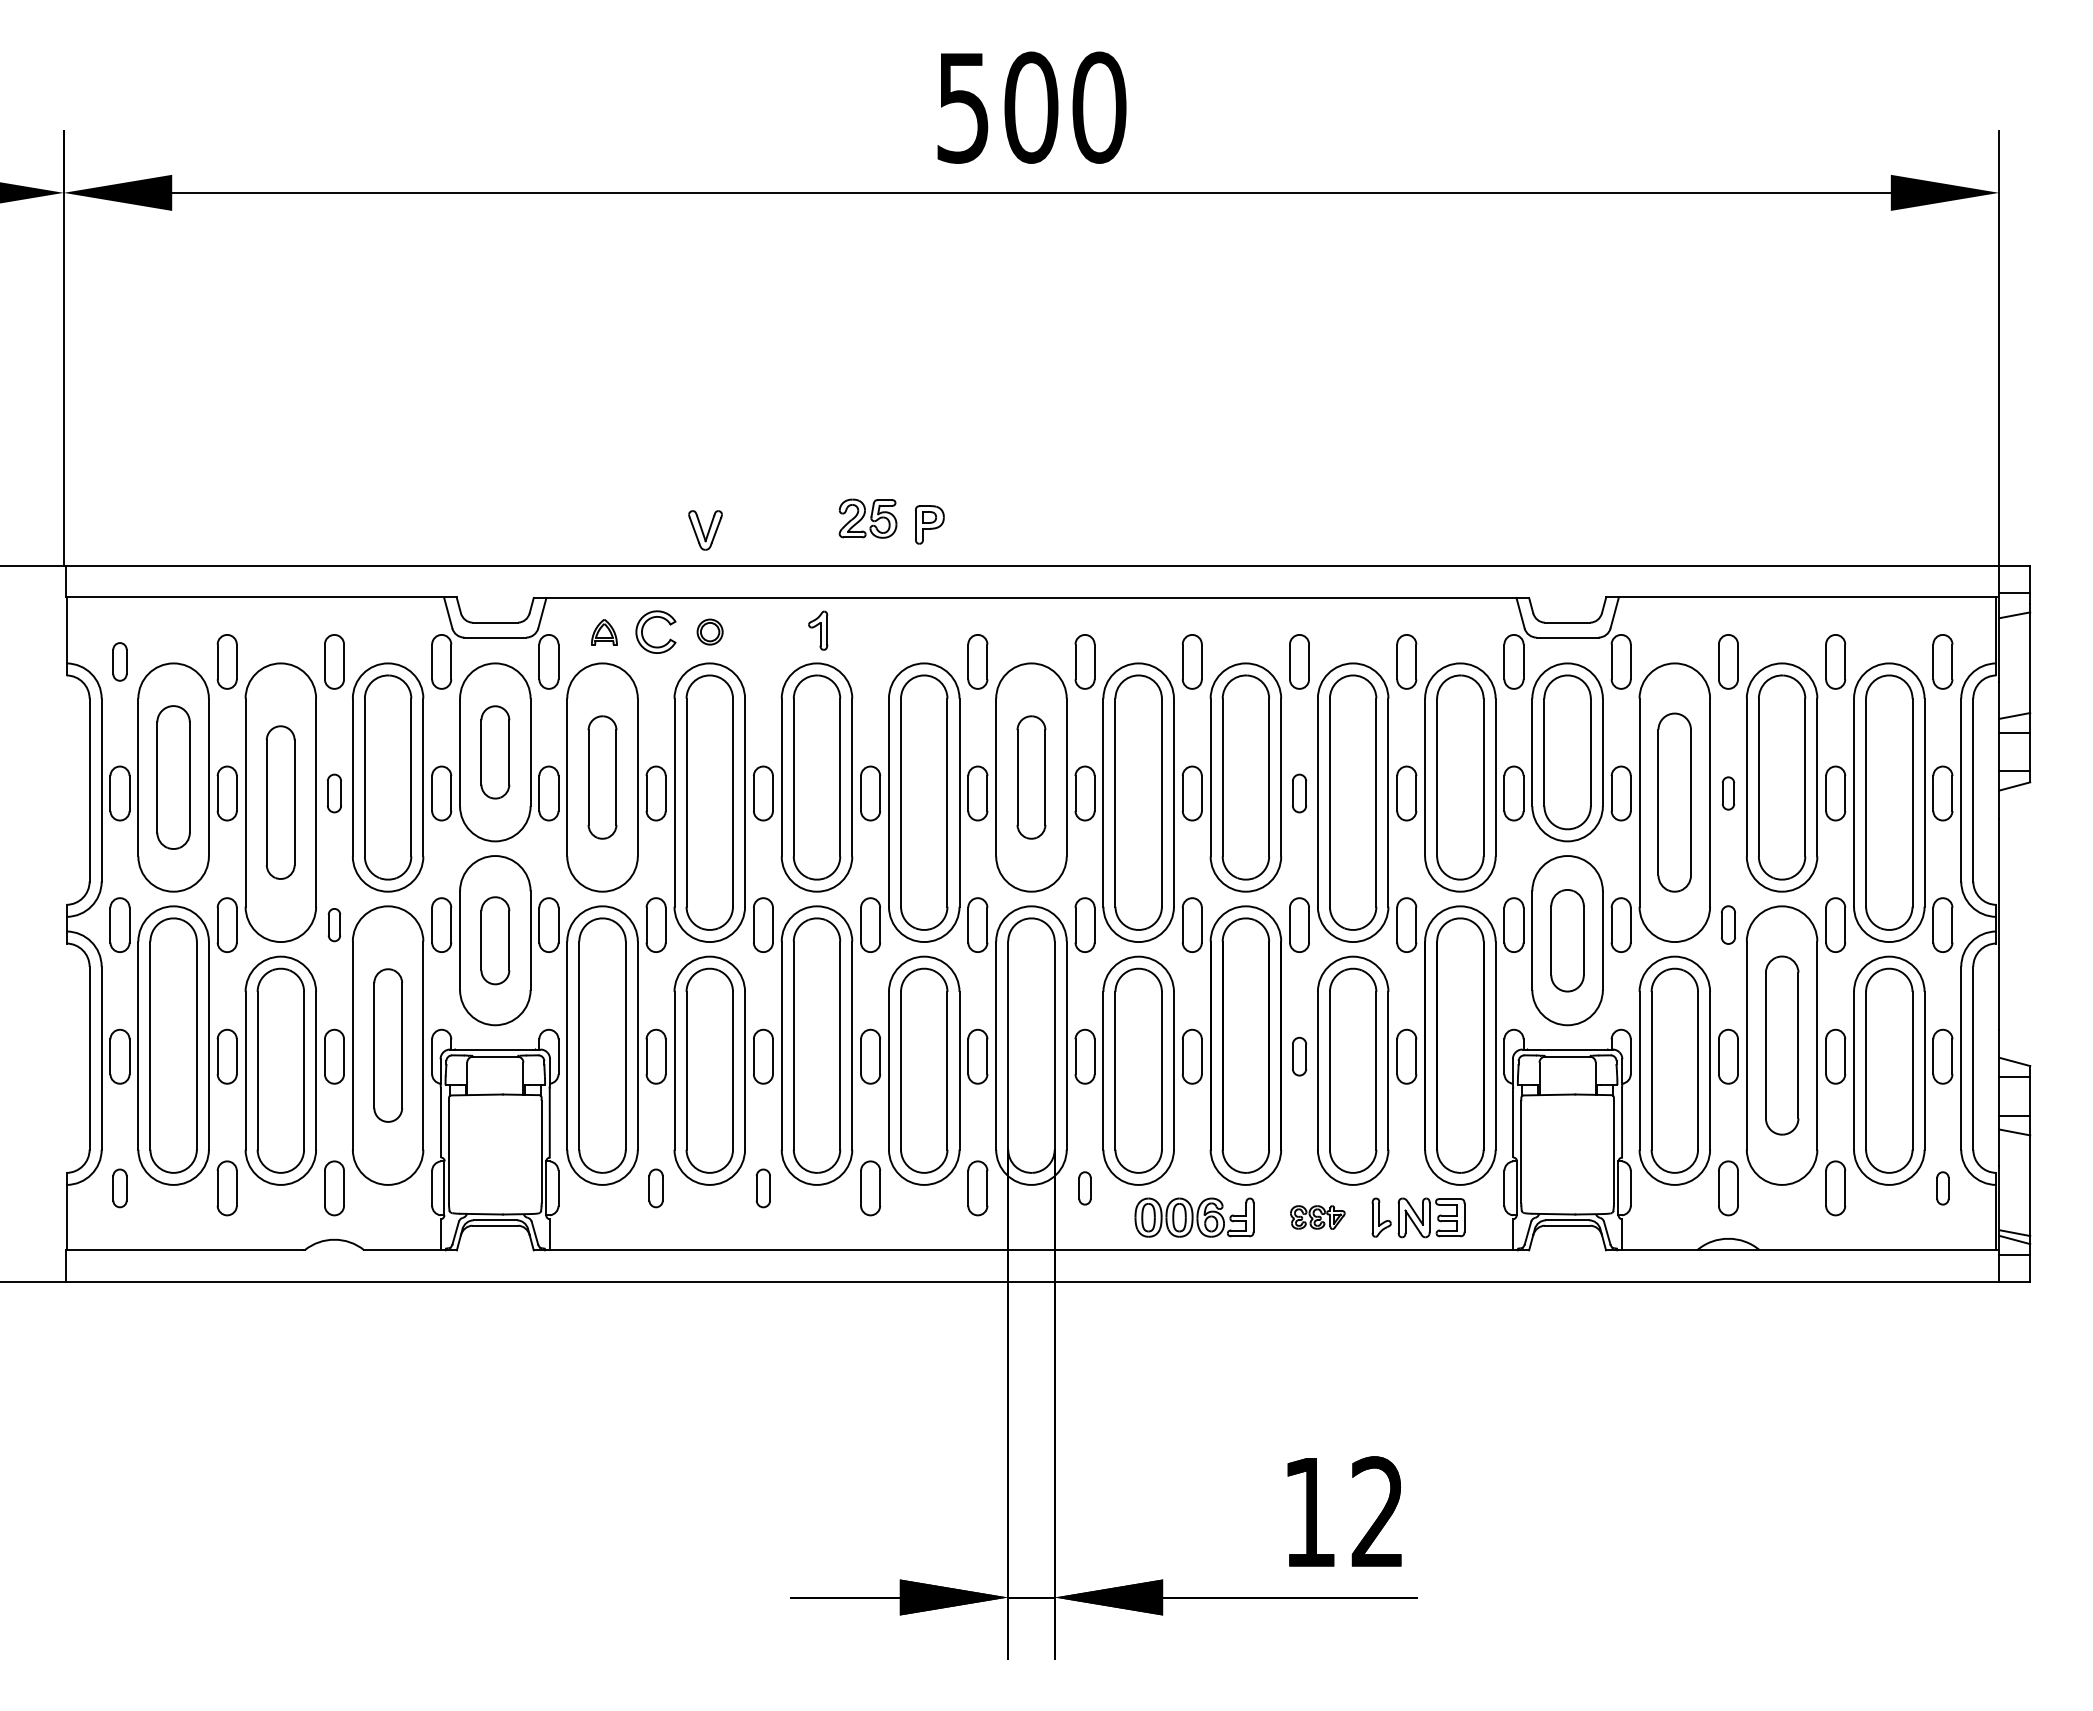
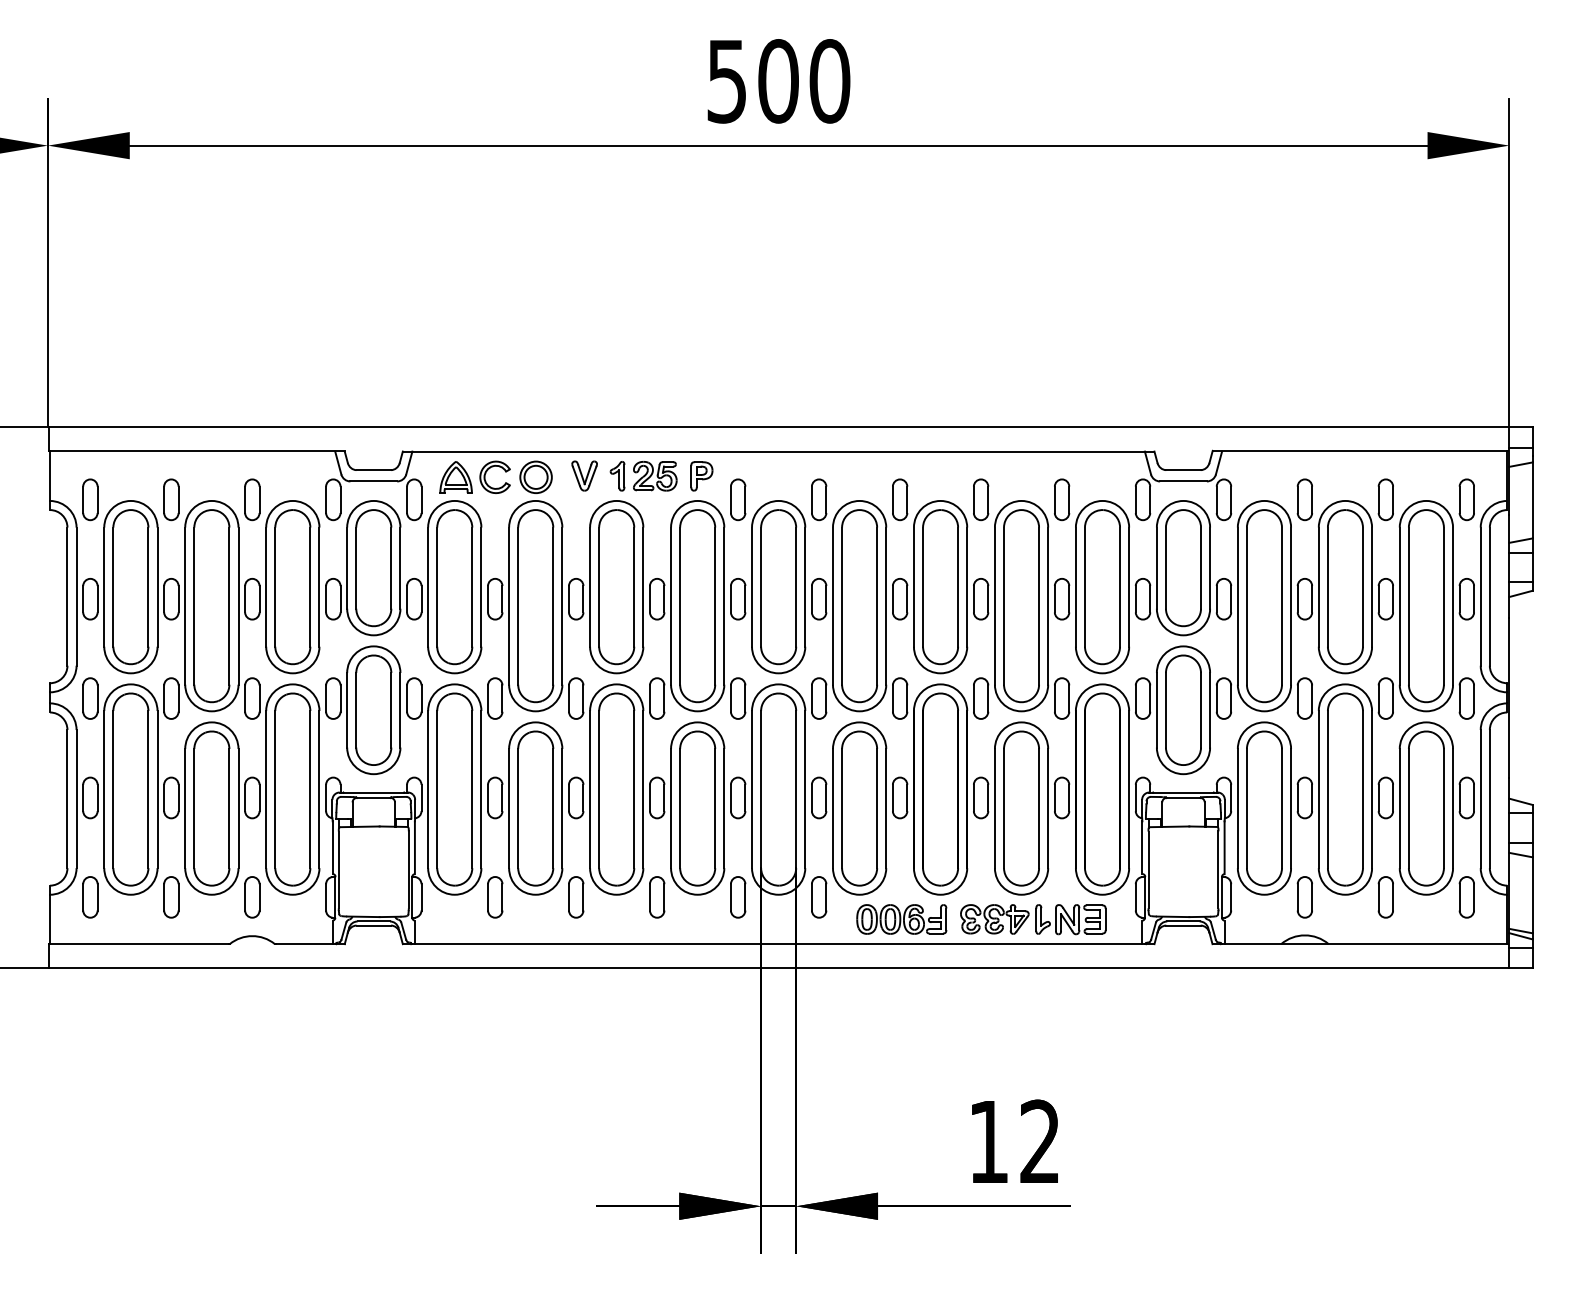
part: (867, 518) -> (654, 476), moved
part: (929, 524) -> (701, 476), moved
part: (705, 530) -> (584, 476), moved
part: (604, 631) -> (456, 476), size x1.67
part: (709, 631) -> (535, 476), size x1.67
part: (119, 661) -> (90, 499), size x1.43
part: (495, 752) -> (373, 568), size x1.67
part: (173, 777) -> (130, 587), size x1.43
part: (602, 777) -> (454, 587), size x1.67
part: (1031, 777) -> (778, 587), size x1.67
part: (334, 793) -> (252, 599), size x1.43
part: (1299, 793) -> (981, 599), size x1.43
part: (1728, 793) -> (1304, 599), size x1.67
part: (280, 802) -> (211, 605), size x1.67
part: (1674, 802) -> (1264, 605), size x1.43
part: (334, 924) -> (252, 698), size x1.67
part: (1728, 924) -> (1304, 698), size x1.43
part: (495, 940) -> (373, 710), size x1.67
part: (1567, 940) -> (1183, 710), size x1.43
part: (388, 1045) -> (293, 789), size x1.67
part: (1782, 1045) -> (1345, 789), size x1.43
part: (1299, 1056) -> (981, 797), size x1.43
part: (119, 1188) -> (90, 897), size x1.43
part: (655, 1188) -> (494, 897), size x1.43
part: (763, 1188) -> (576, 897), size x1.43
part: (1084, 1188) -> (818, 897), size x1.67
part: (1942, 1188) -> (1466, 897), size x1.67
part: (1317, 1217) -> (994, 919), size x1.67

